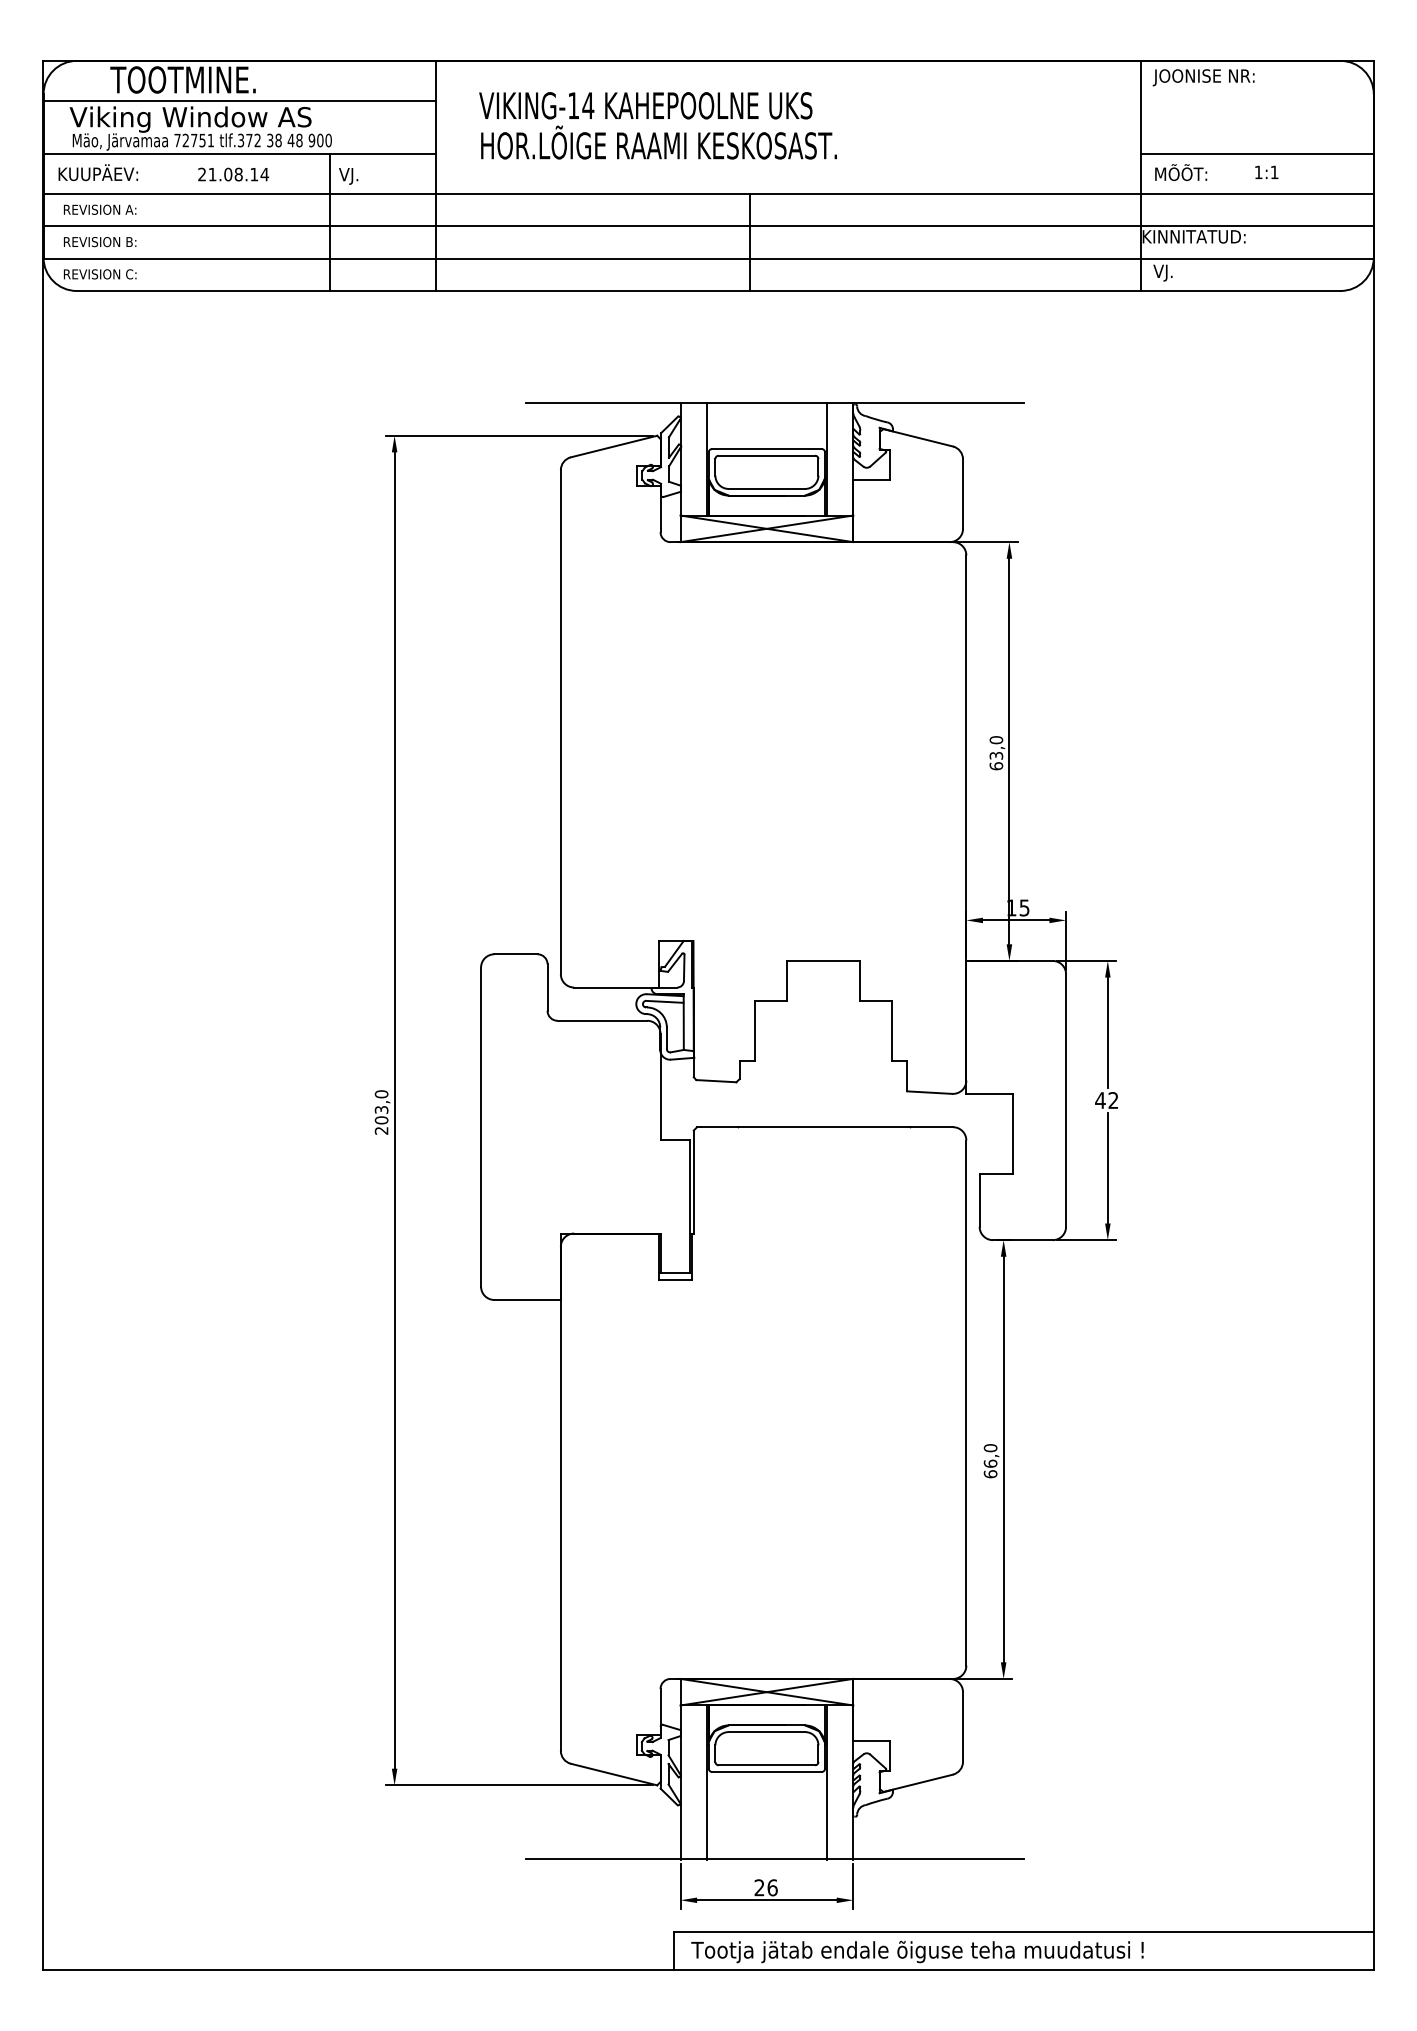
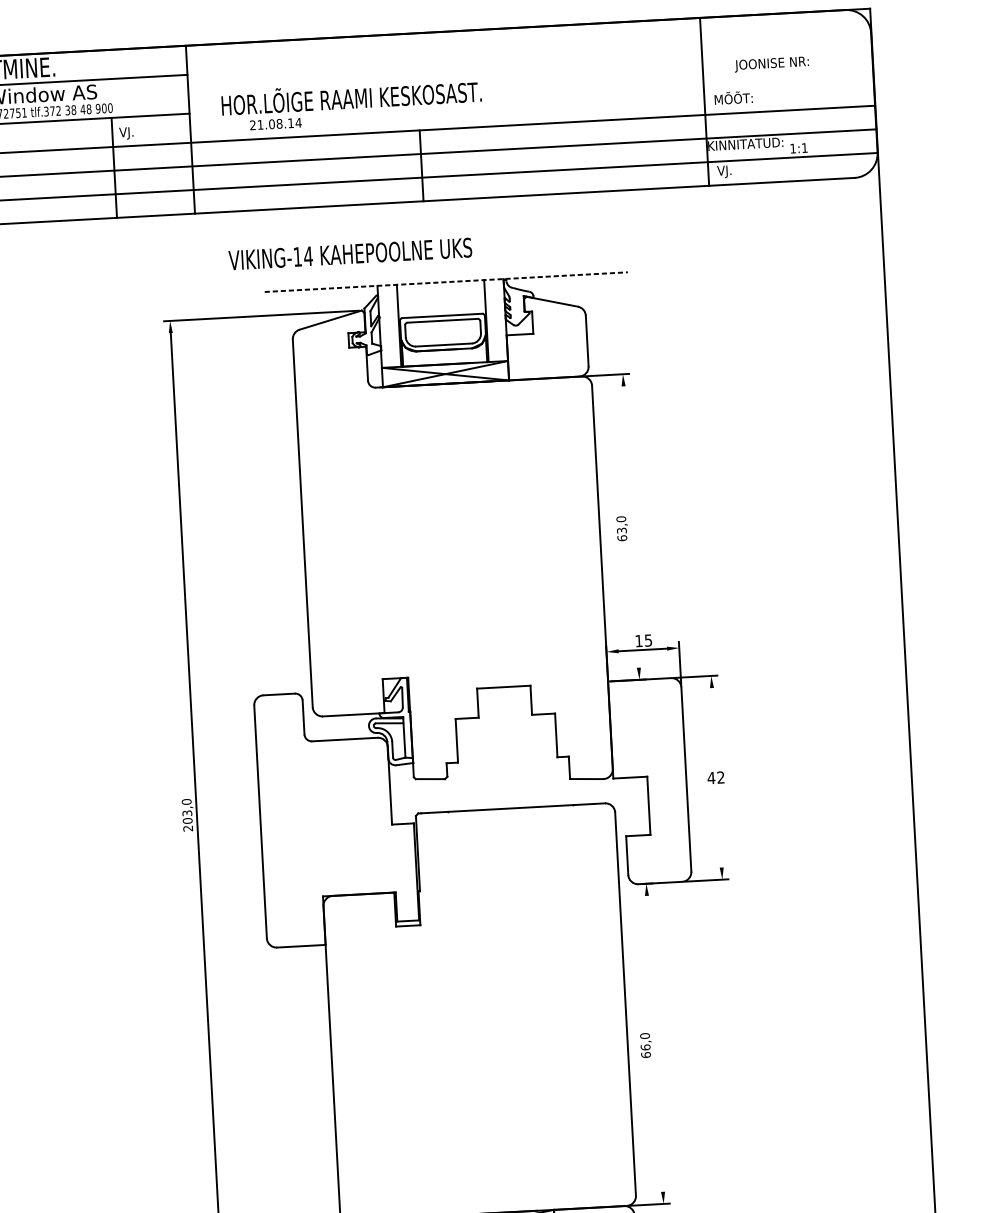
text: (1203, 77) -> (771, 64), moved
text: (645, 105) -> (350, 253), moved
line: (1257, 153) -> (788, 80), removed
text: (1266, 171) -> (798, 147), moved
text: (233, 174) -> (275, 124), moved
line: (774, 403) -> (446, 282), solid -> dashed
line: (1009, 751) -> (631, 527), removed
line: (1107, 1032) -> (713, 728), removed
line: (1107, 1167) -> (719, 826), removed
line: (1003, 1459) -> (654, 1043), removed

